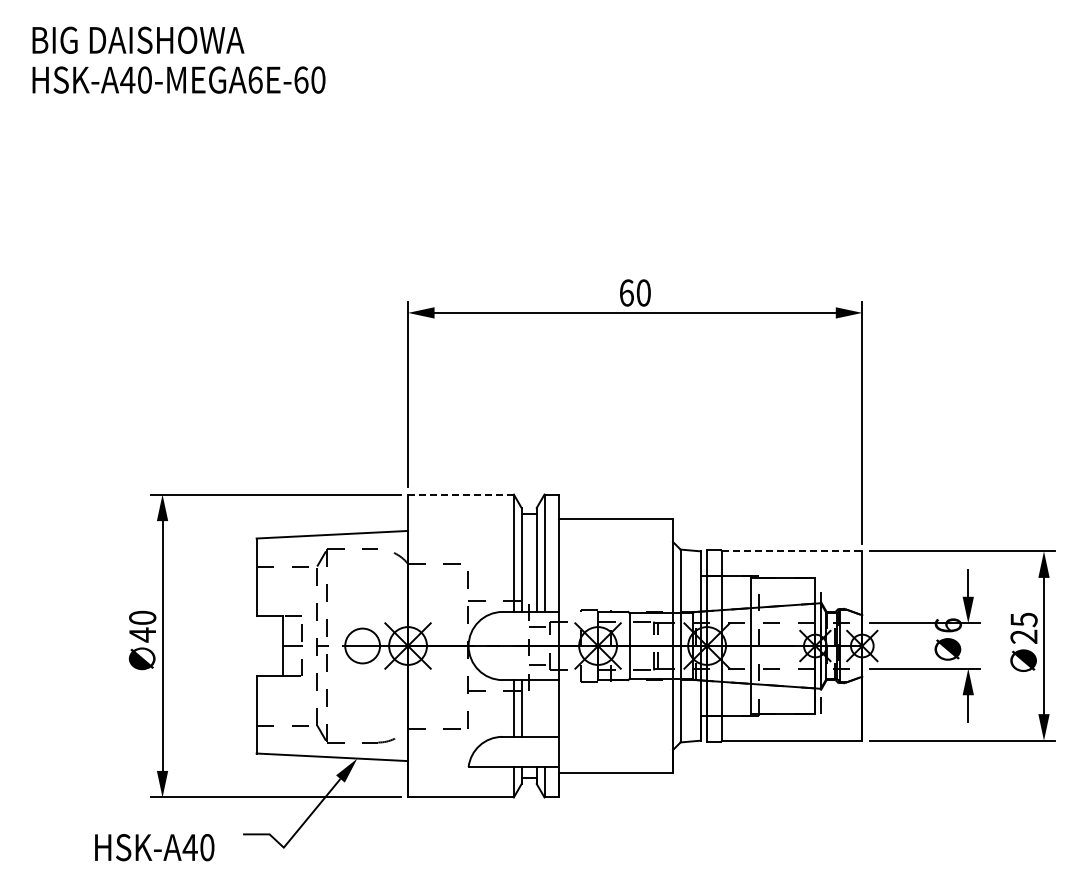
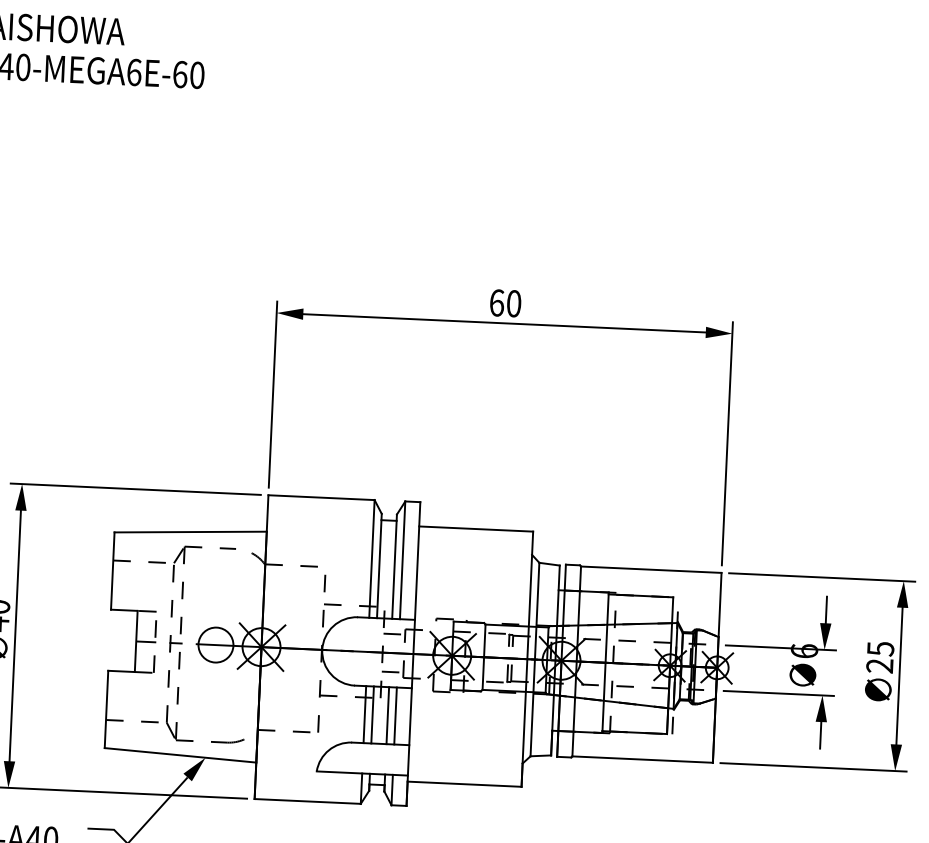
line: (460, 494) -> (321, 497), dashed -> solid
line: (792, 551) -> (651, 569), dashed -> solid
line: (536, 708) -> (387, 715), added
line: (544, 708) -> (395, 716), added

